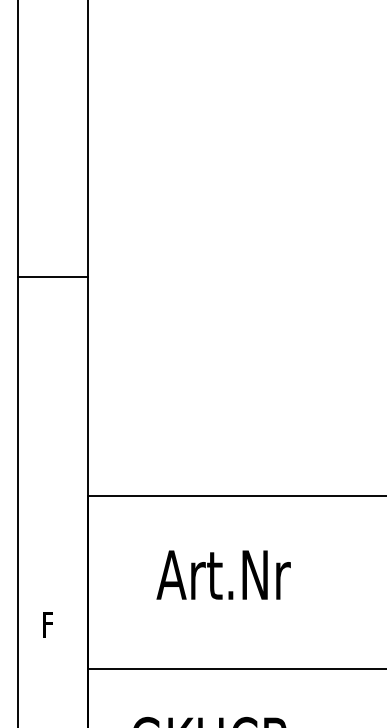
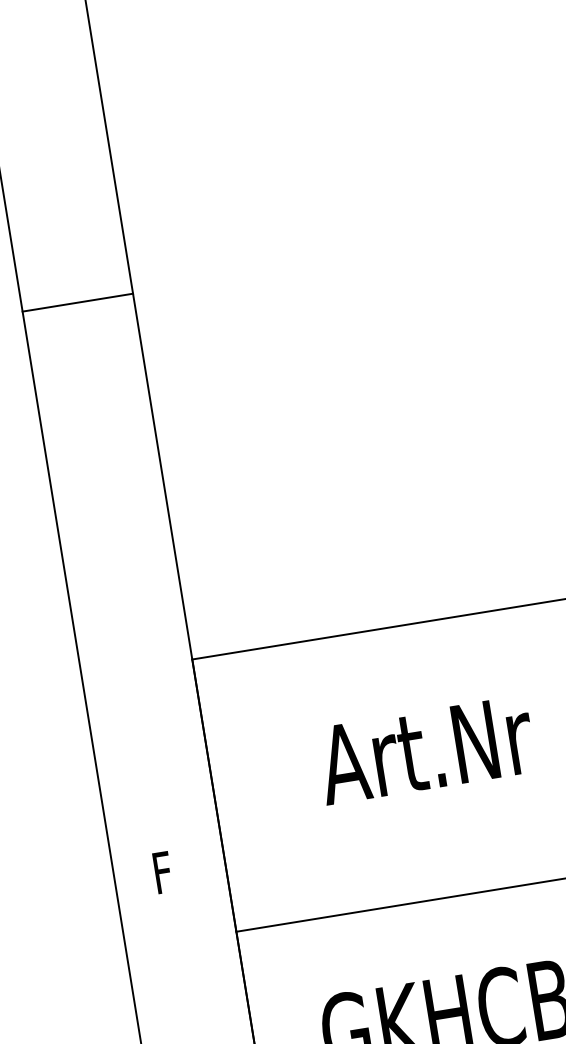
line: (52, 276) -> (77, 302), moved

